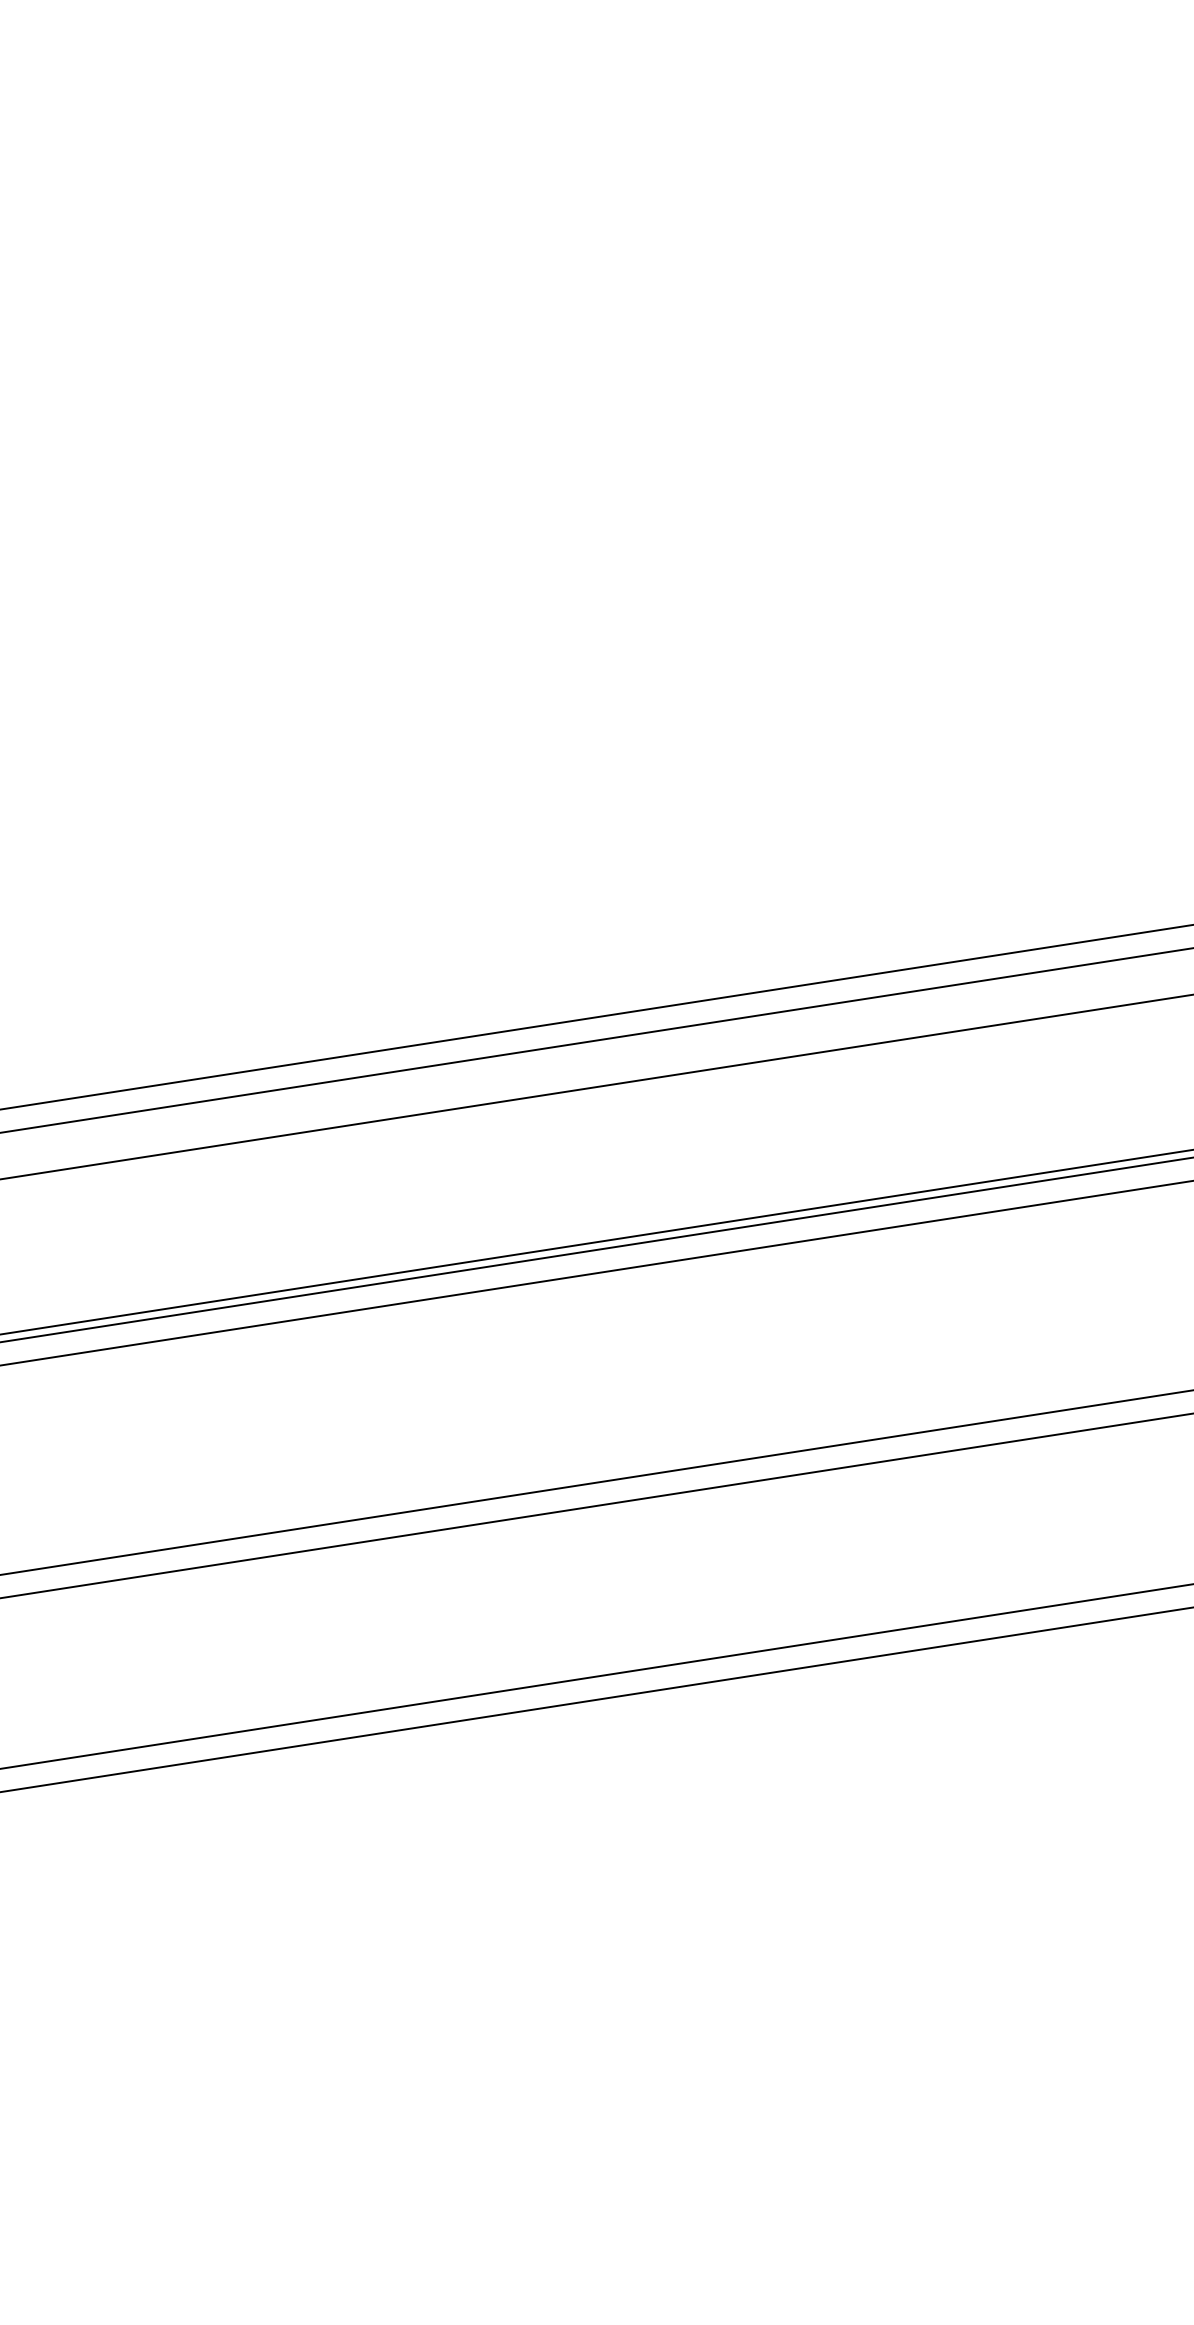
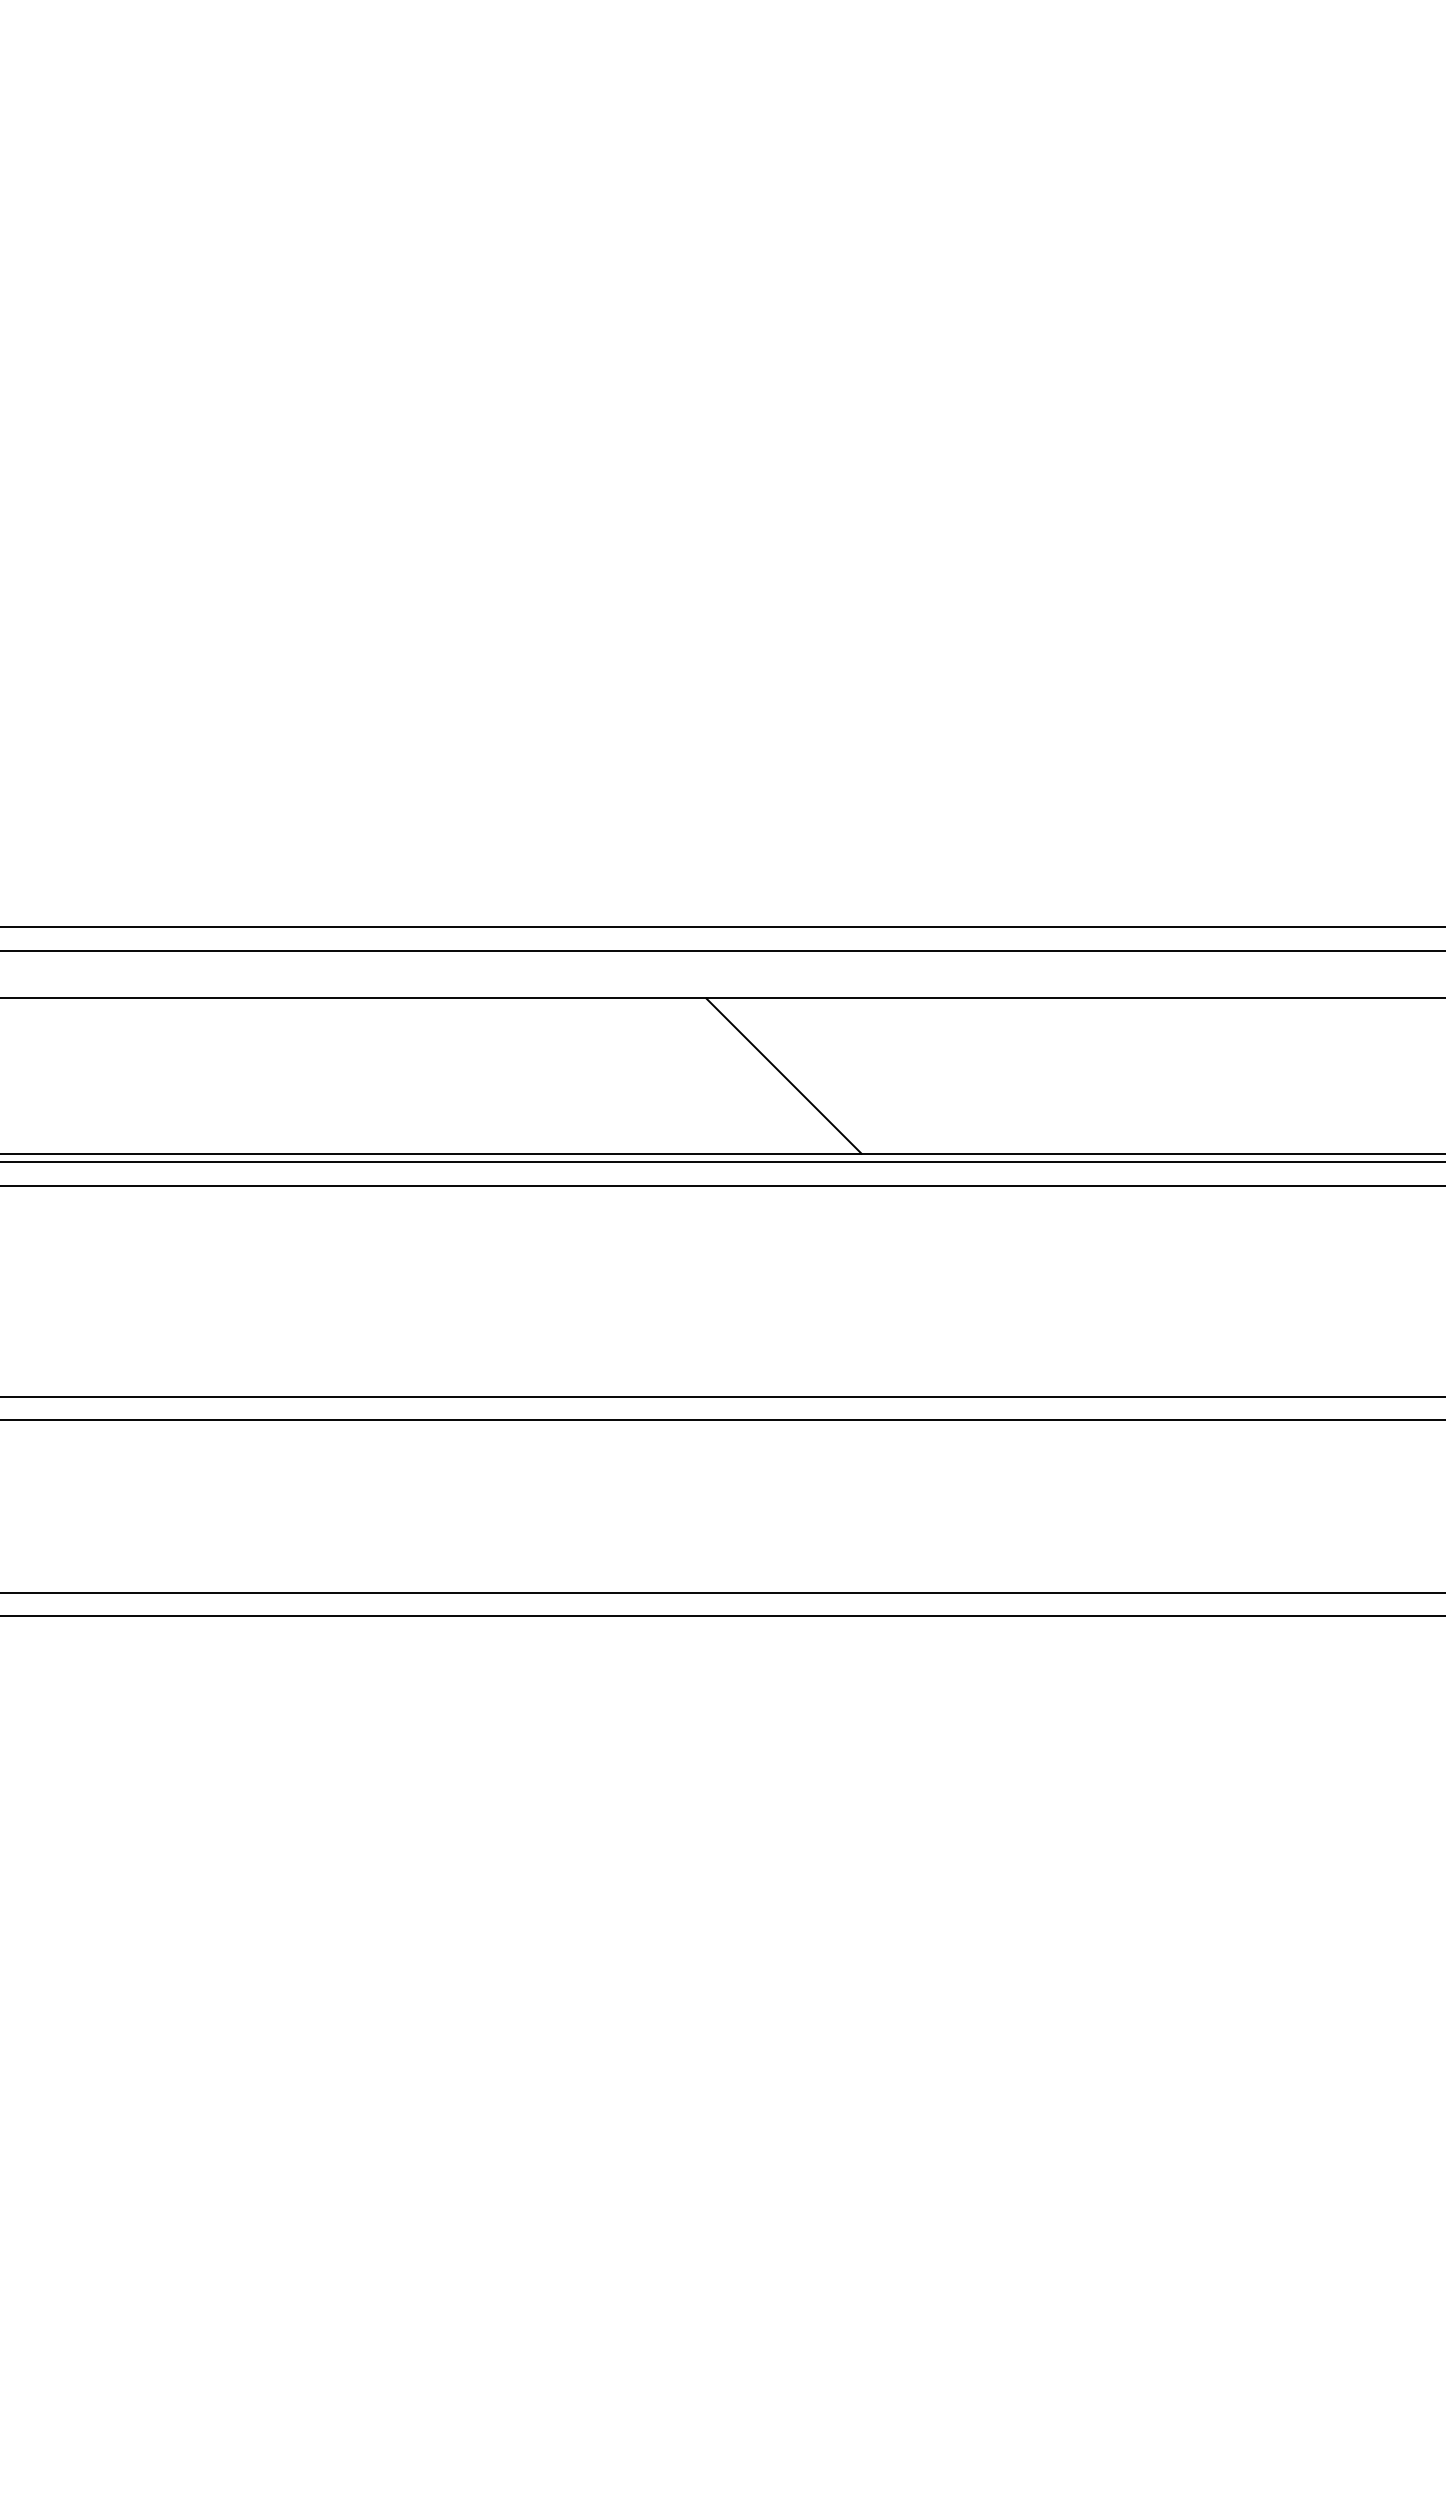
hatch: (644, 1156) -> (783, 1075), added

